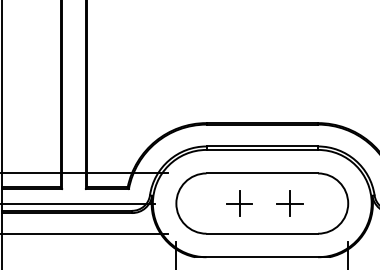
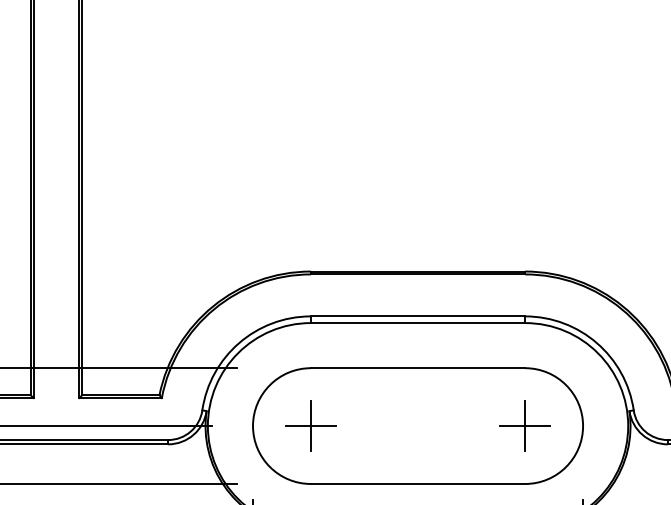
part: (239, 203) -> (310, 425), moved
part: (289, 203) -> (524, 425), moved

